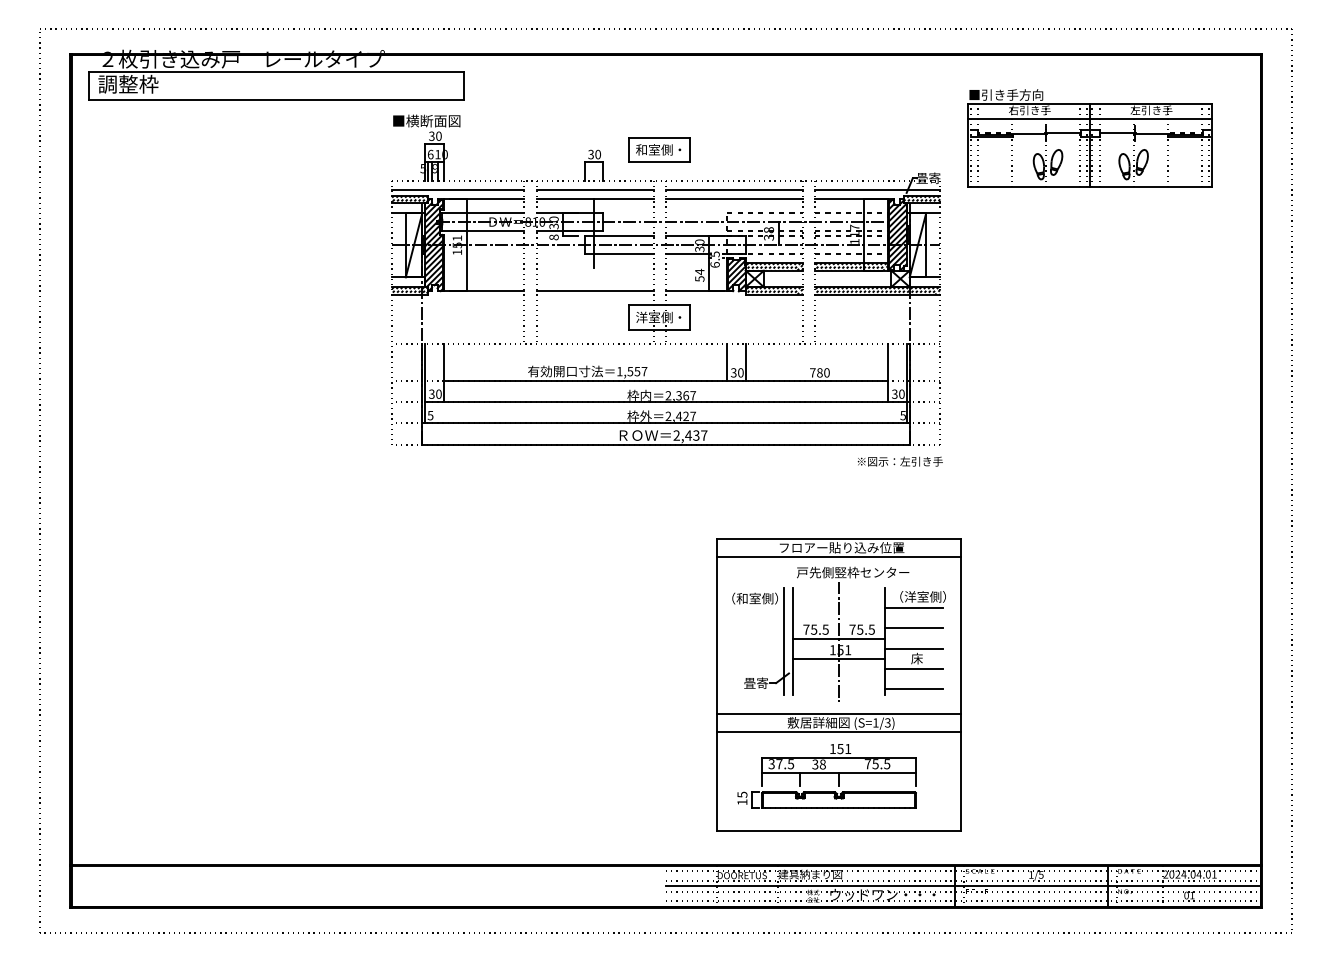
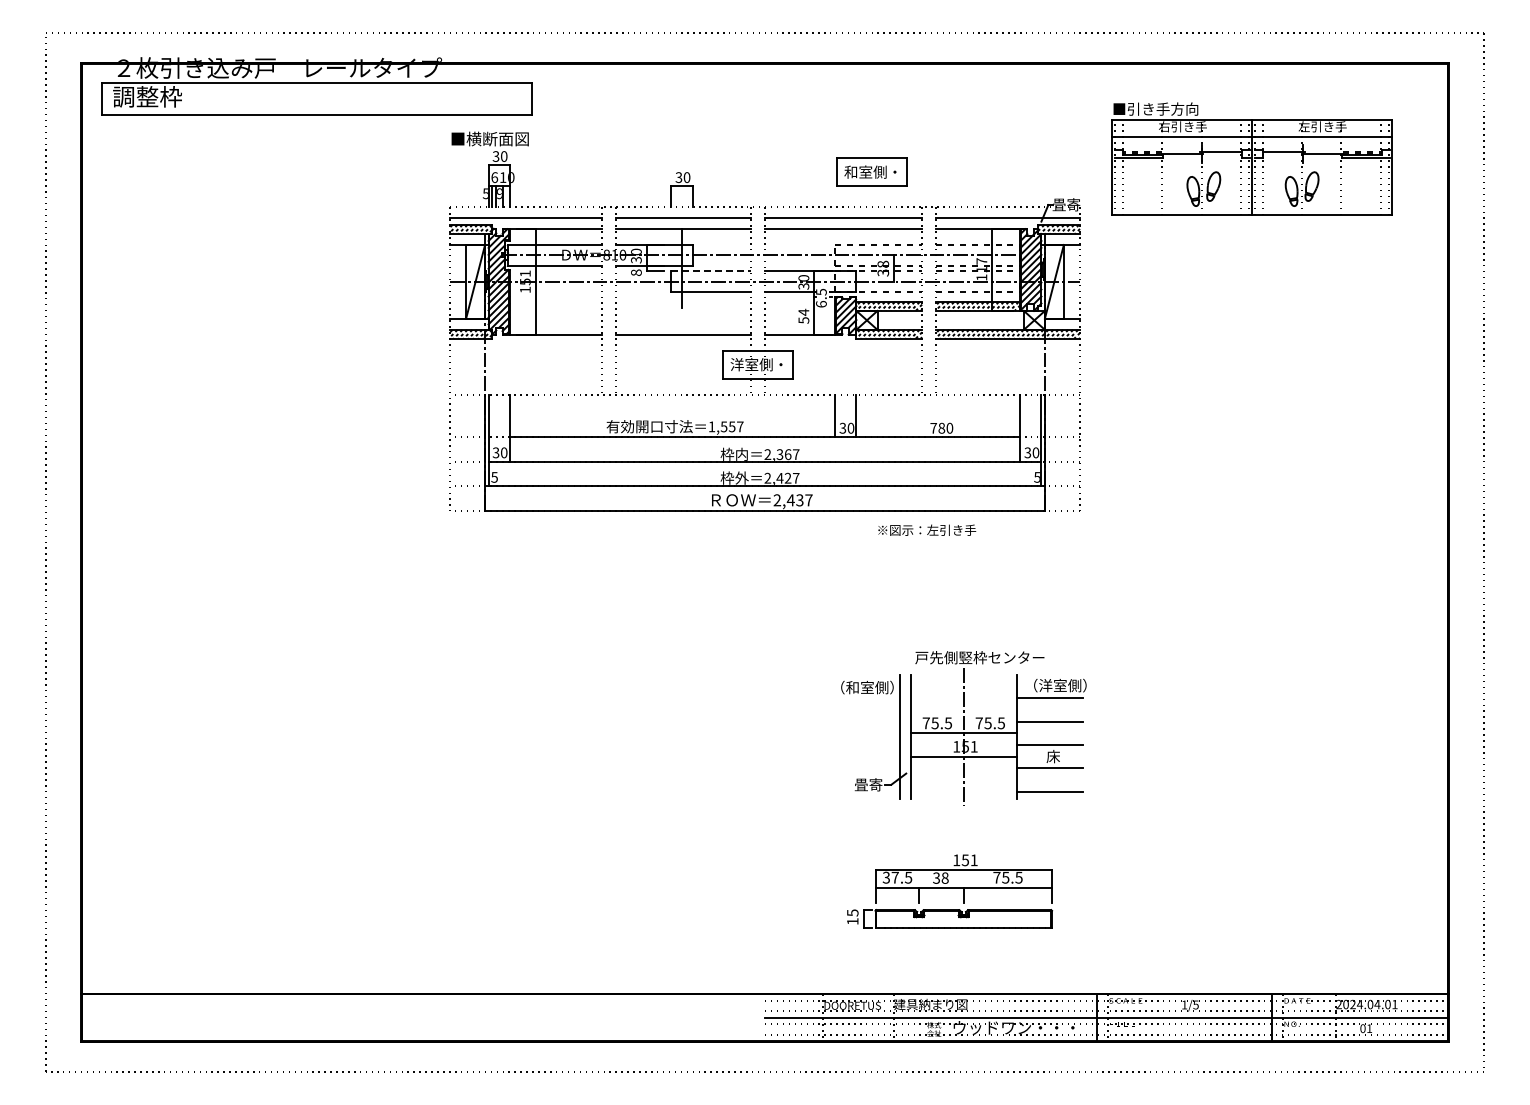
part: (659, 149) -> (871, 171), moved
line: (619, 236) -> (711, 271), solid -> dashed
text: (900, 460) -> (927, 529), moved
part: (838, 684) -> (963, 786), removed

